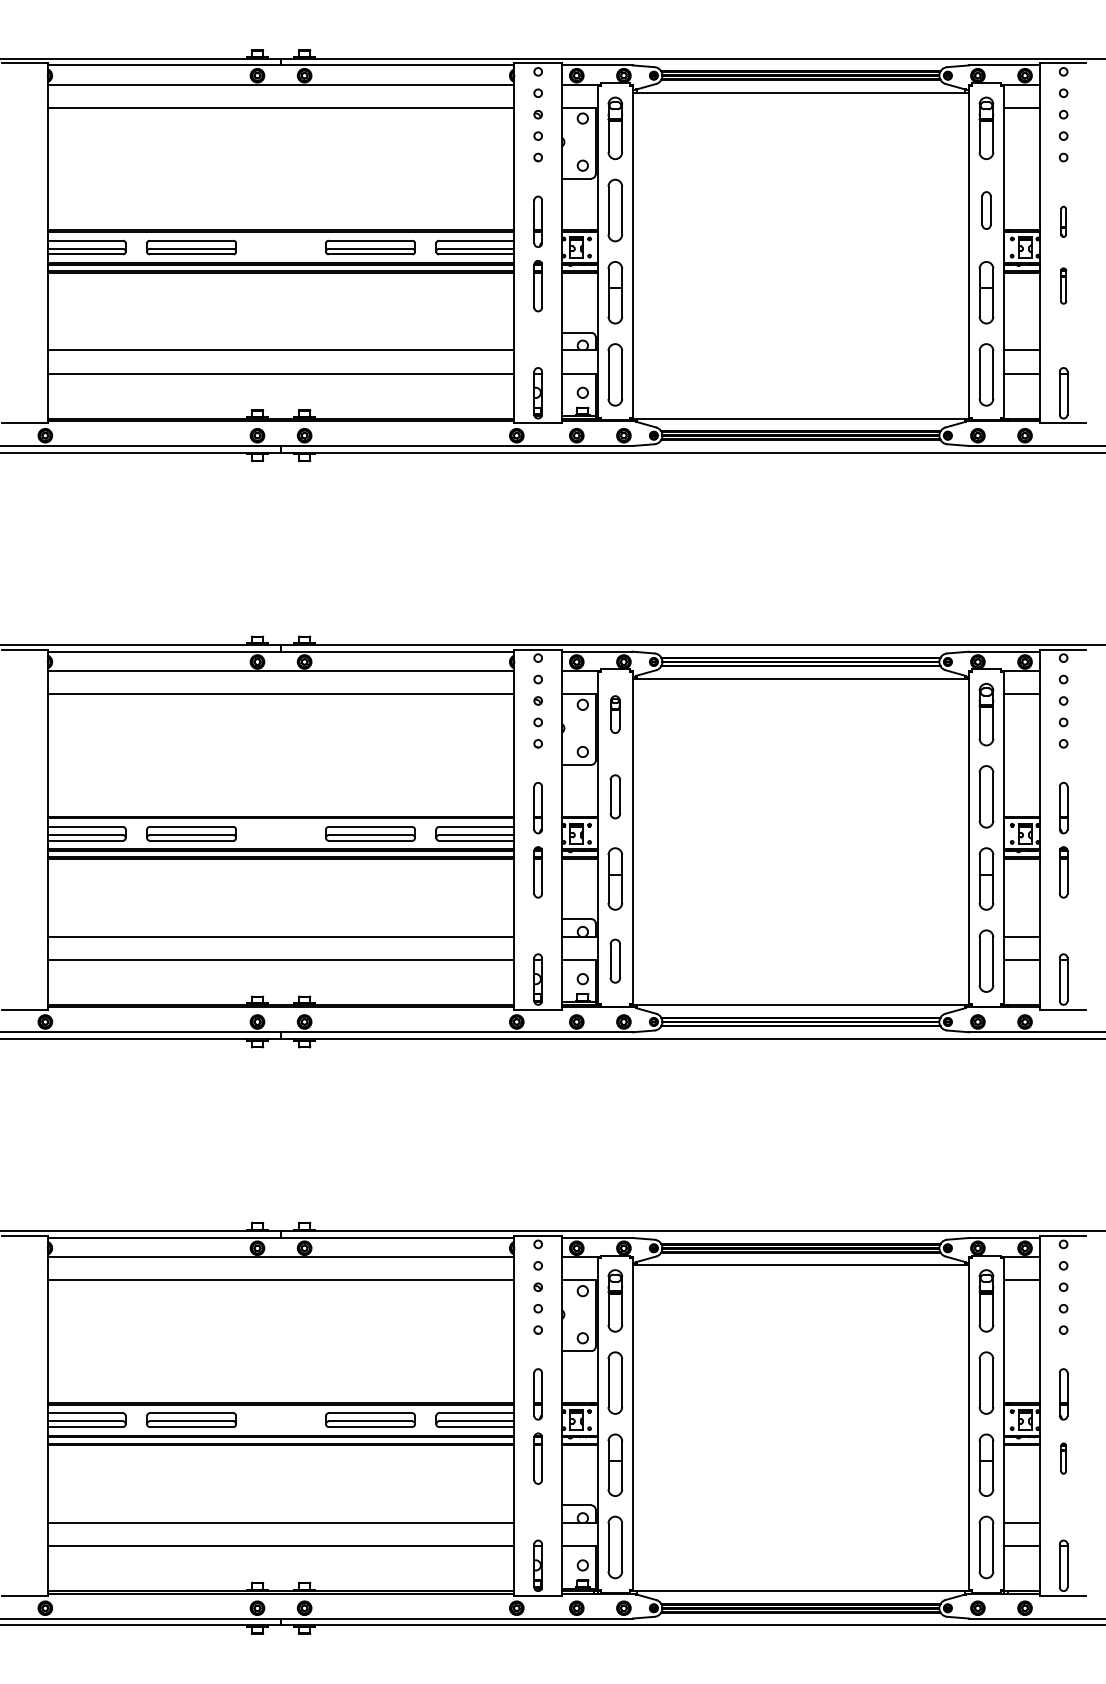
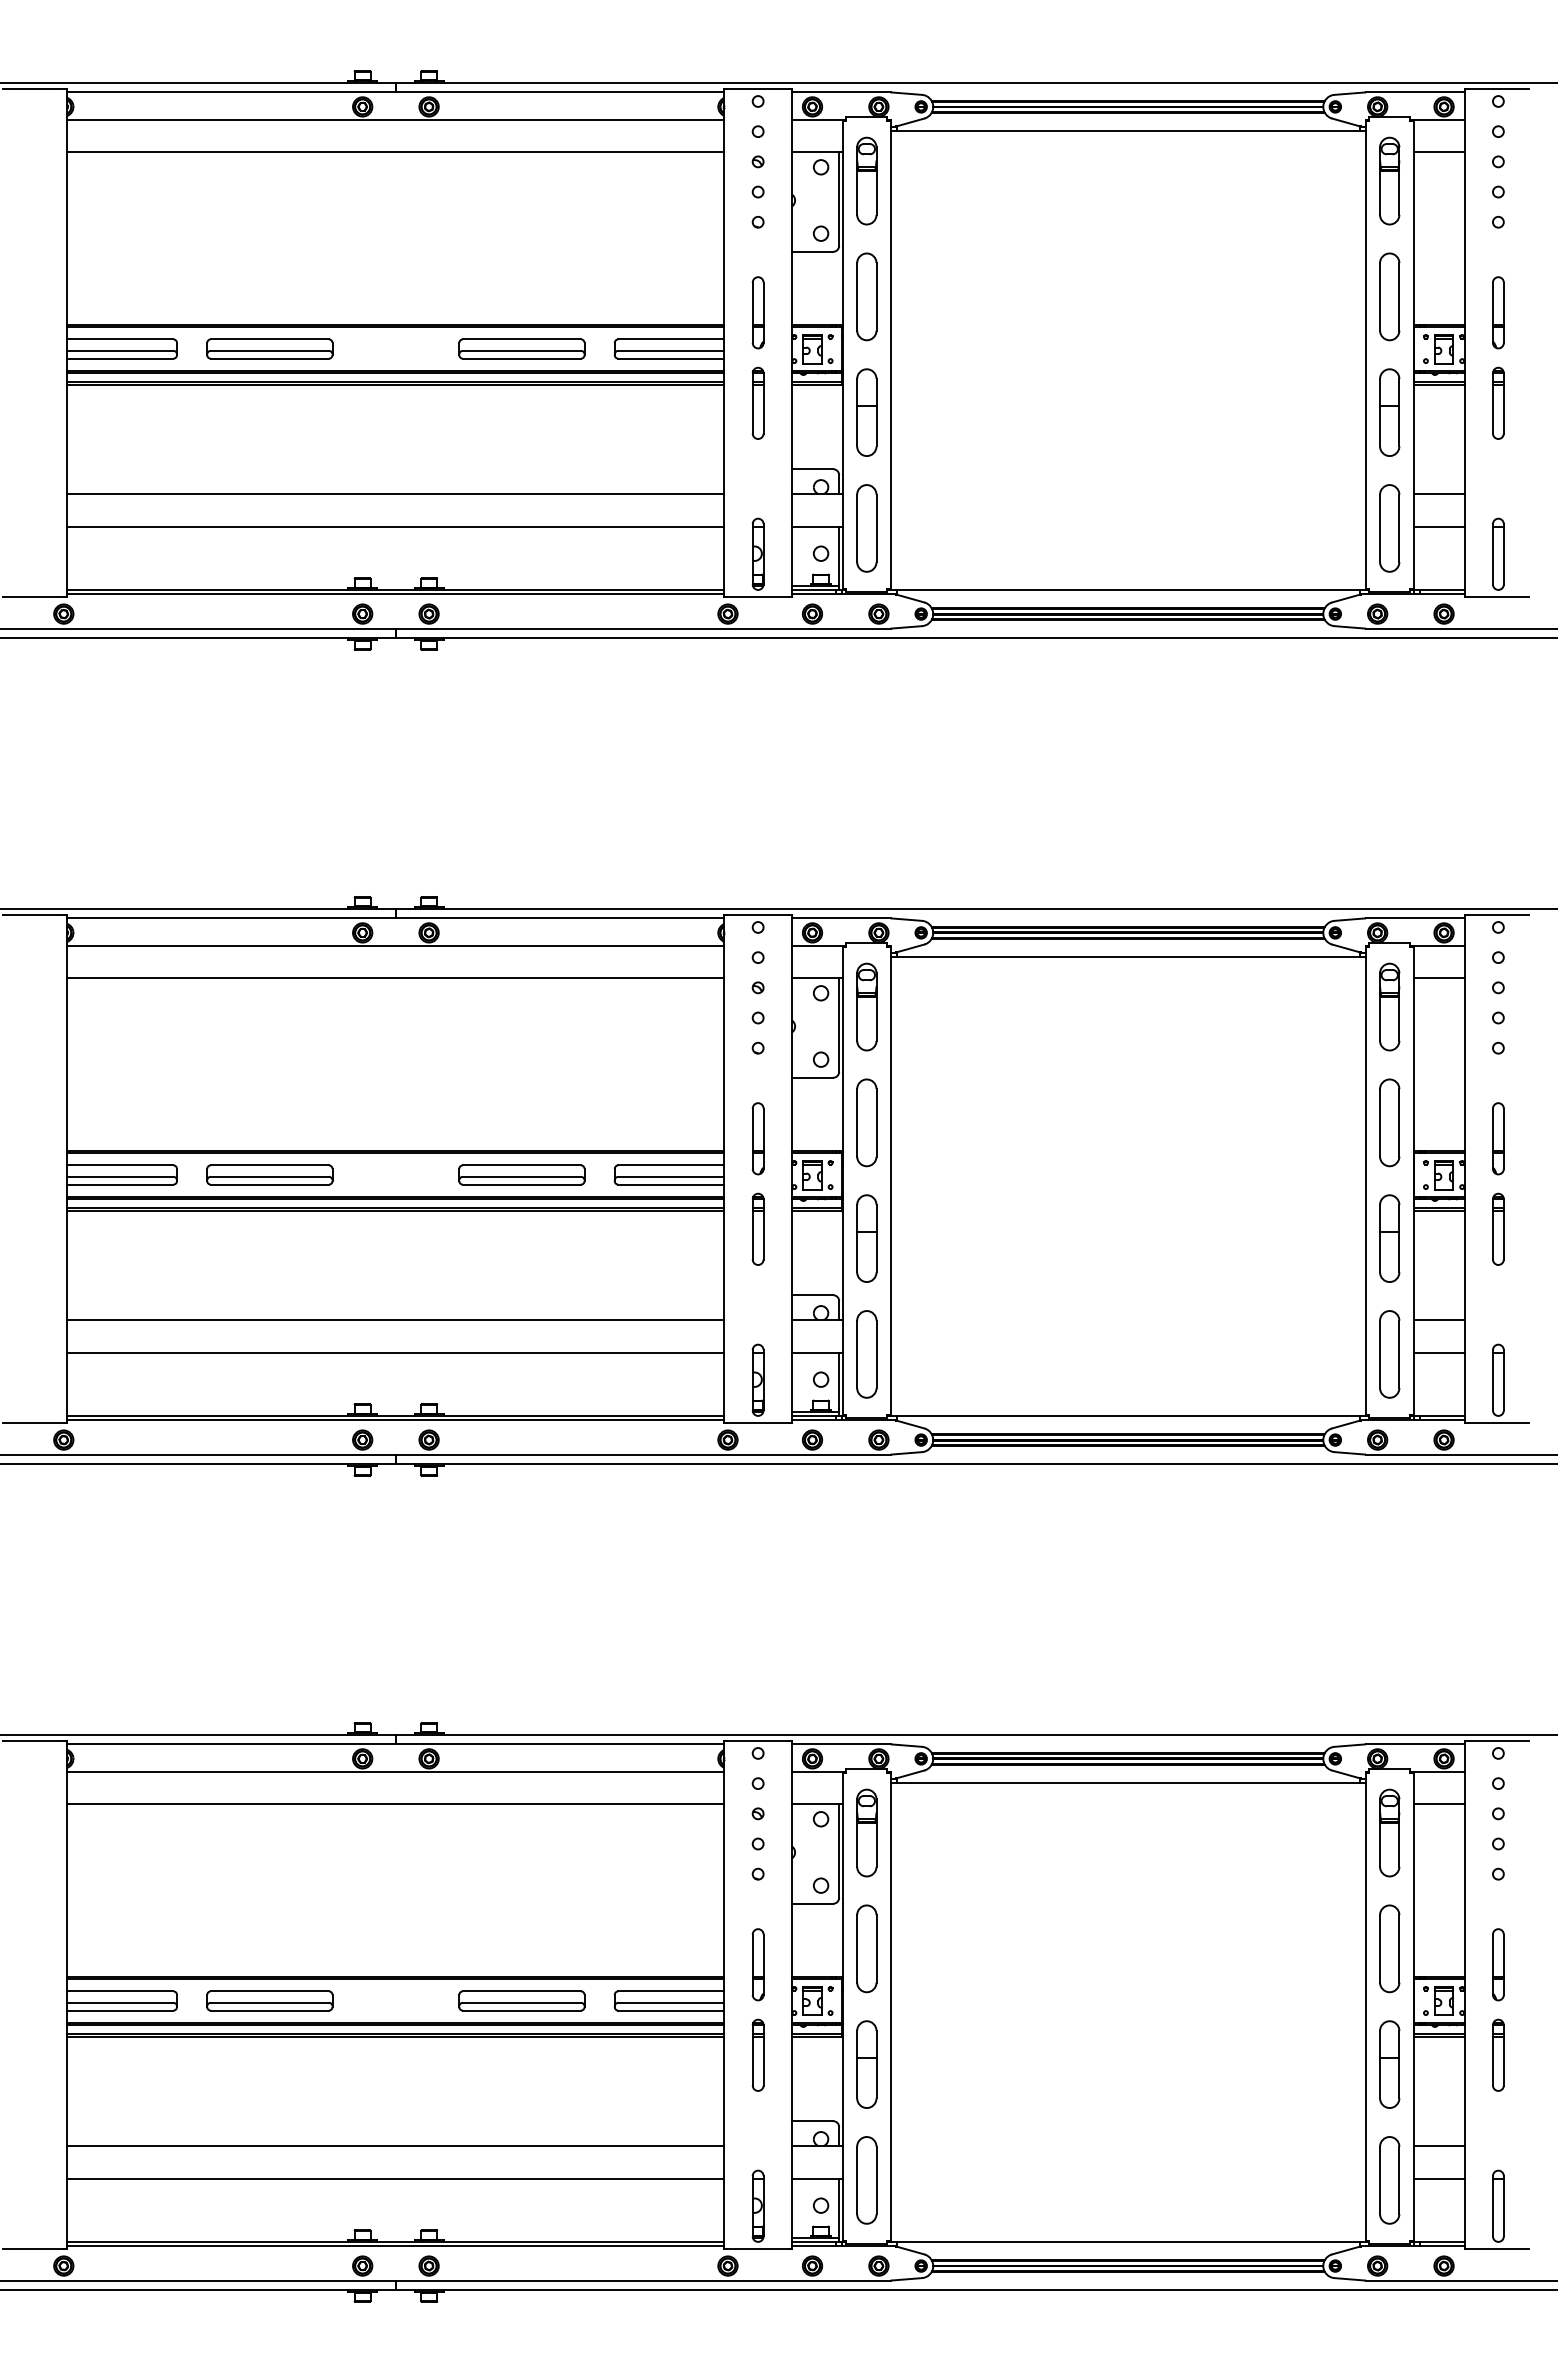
part: (986, 210) -> (1389, 296), size x1.67
part: (1063, 221) -> (1498, 312), size x1.67
part: (1063, 285) -> (1498, 402), size x1.43
part: (615, 714) -> (866, 1006), size x1.67
part: (615, 796) -> (866, 1122), size x1.43
part: (615, 961) -> (866, 1354), size x1.43
part: (1063, 1458) -> (1498, 2054), size x1.67

